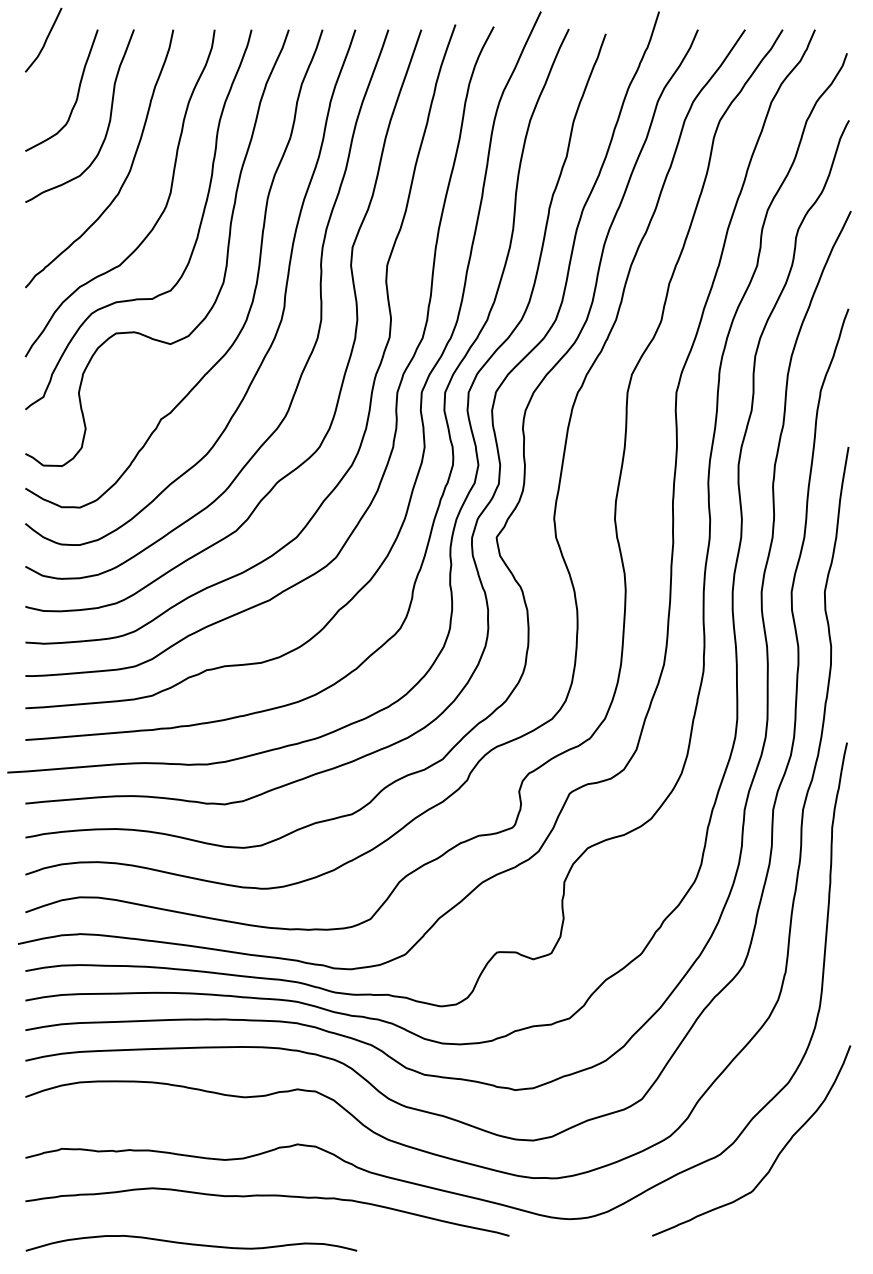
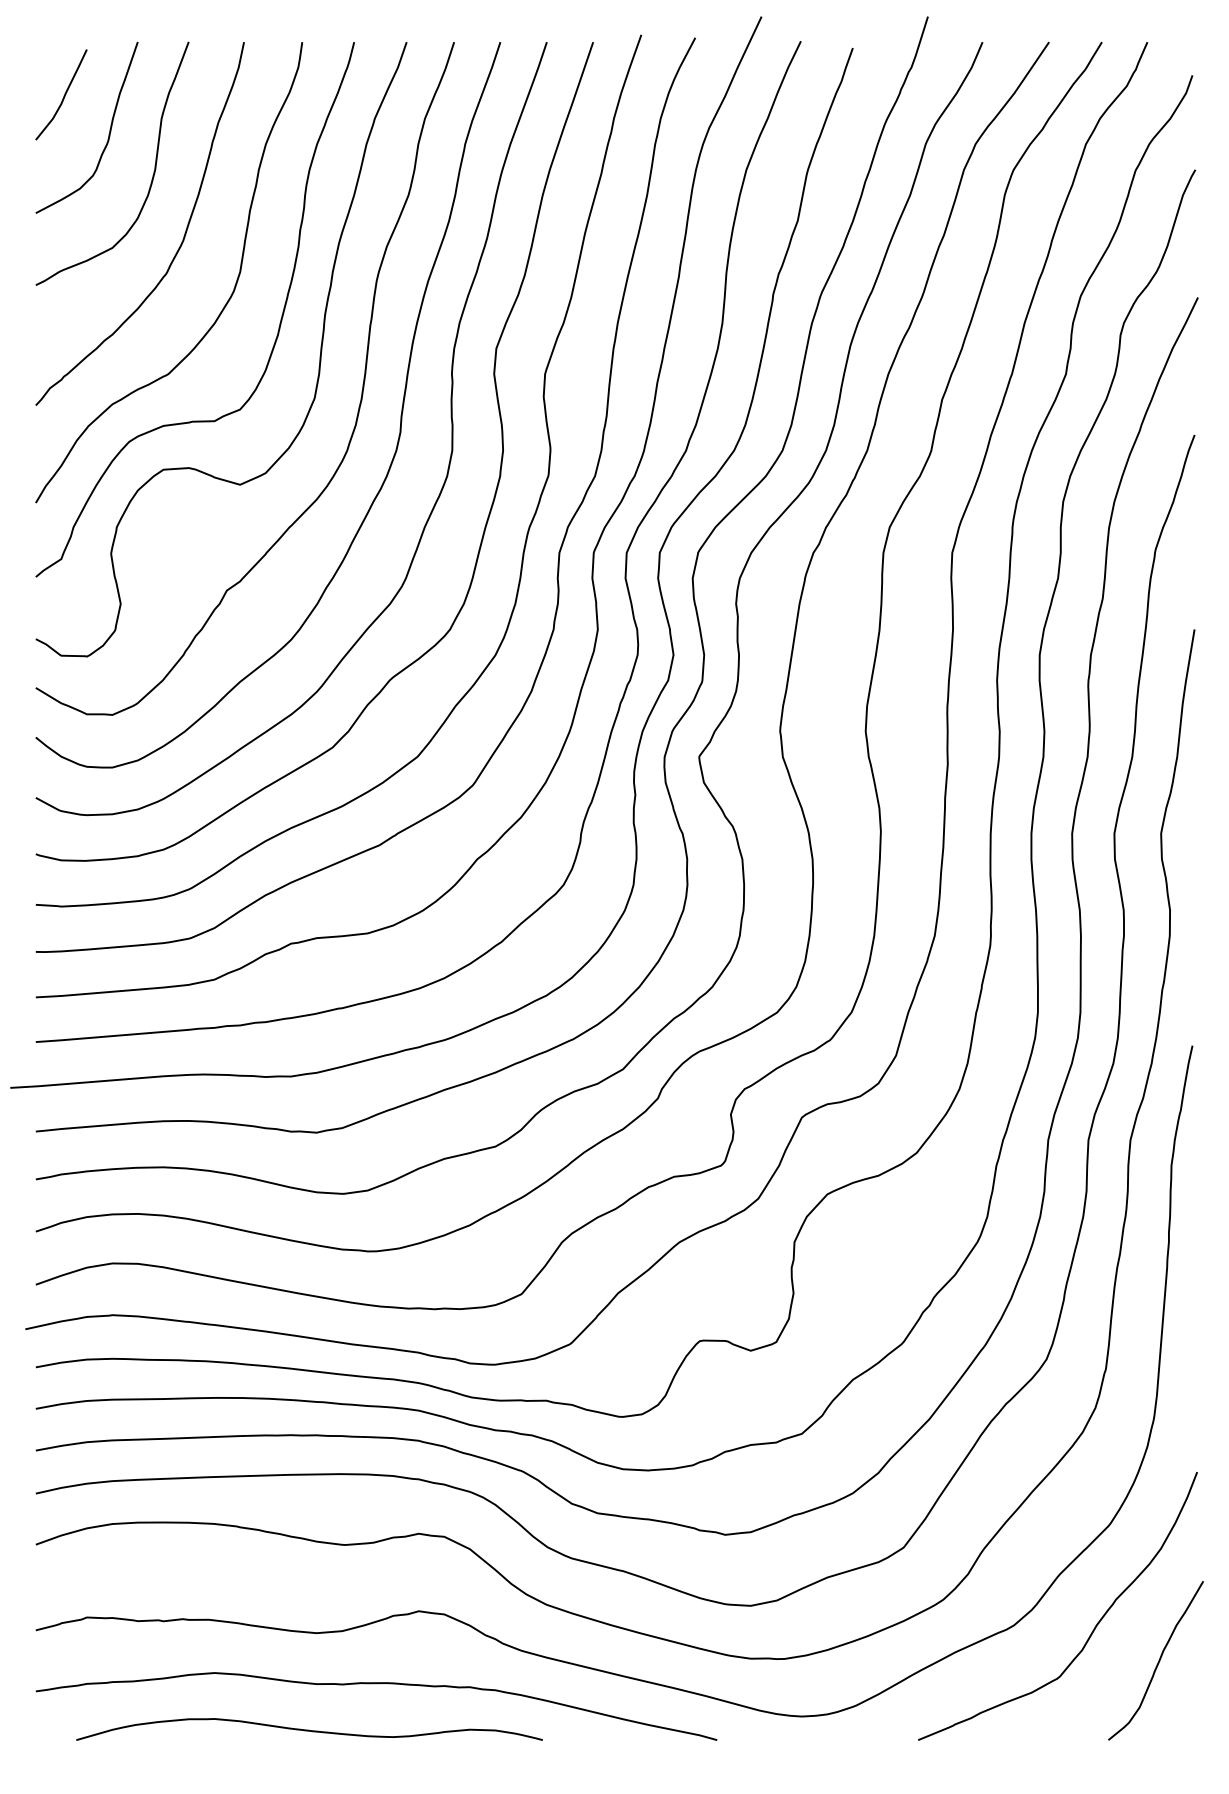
curve: (45, 40) -> (63, 95), moved
curve: (822, 1180) -> (1157, 1662), added
curve: (191, 1243) -> (309, 1729), moved

